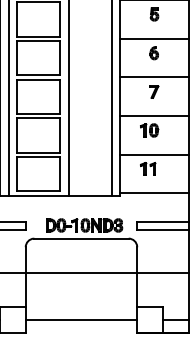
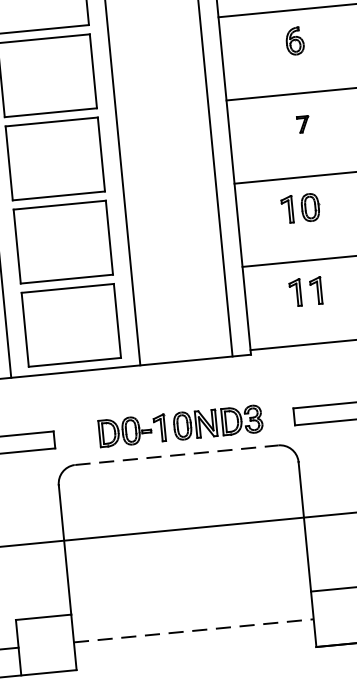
part: (154, 91) -> (303, 123), size x0.6
line: (81, 238) -> (176, 454), solid -> dashed
line: (81, 320) -> (193, 631), solid -> dashed

